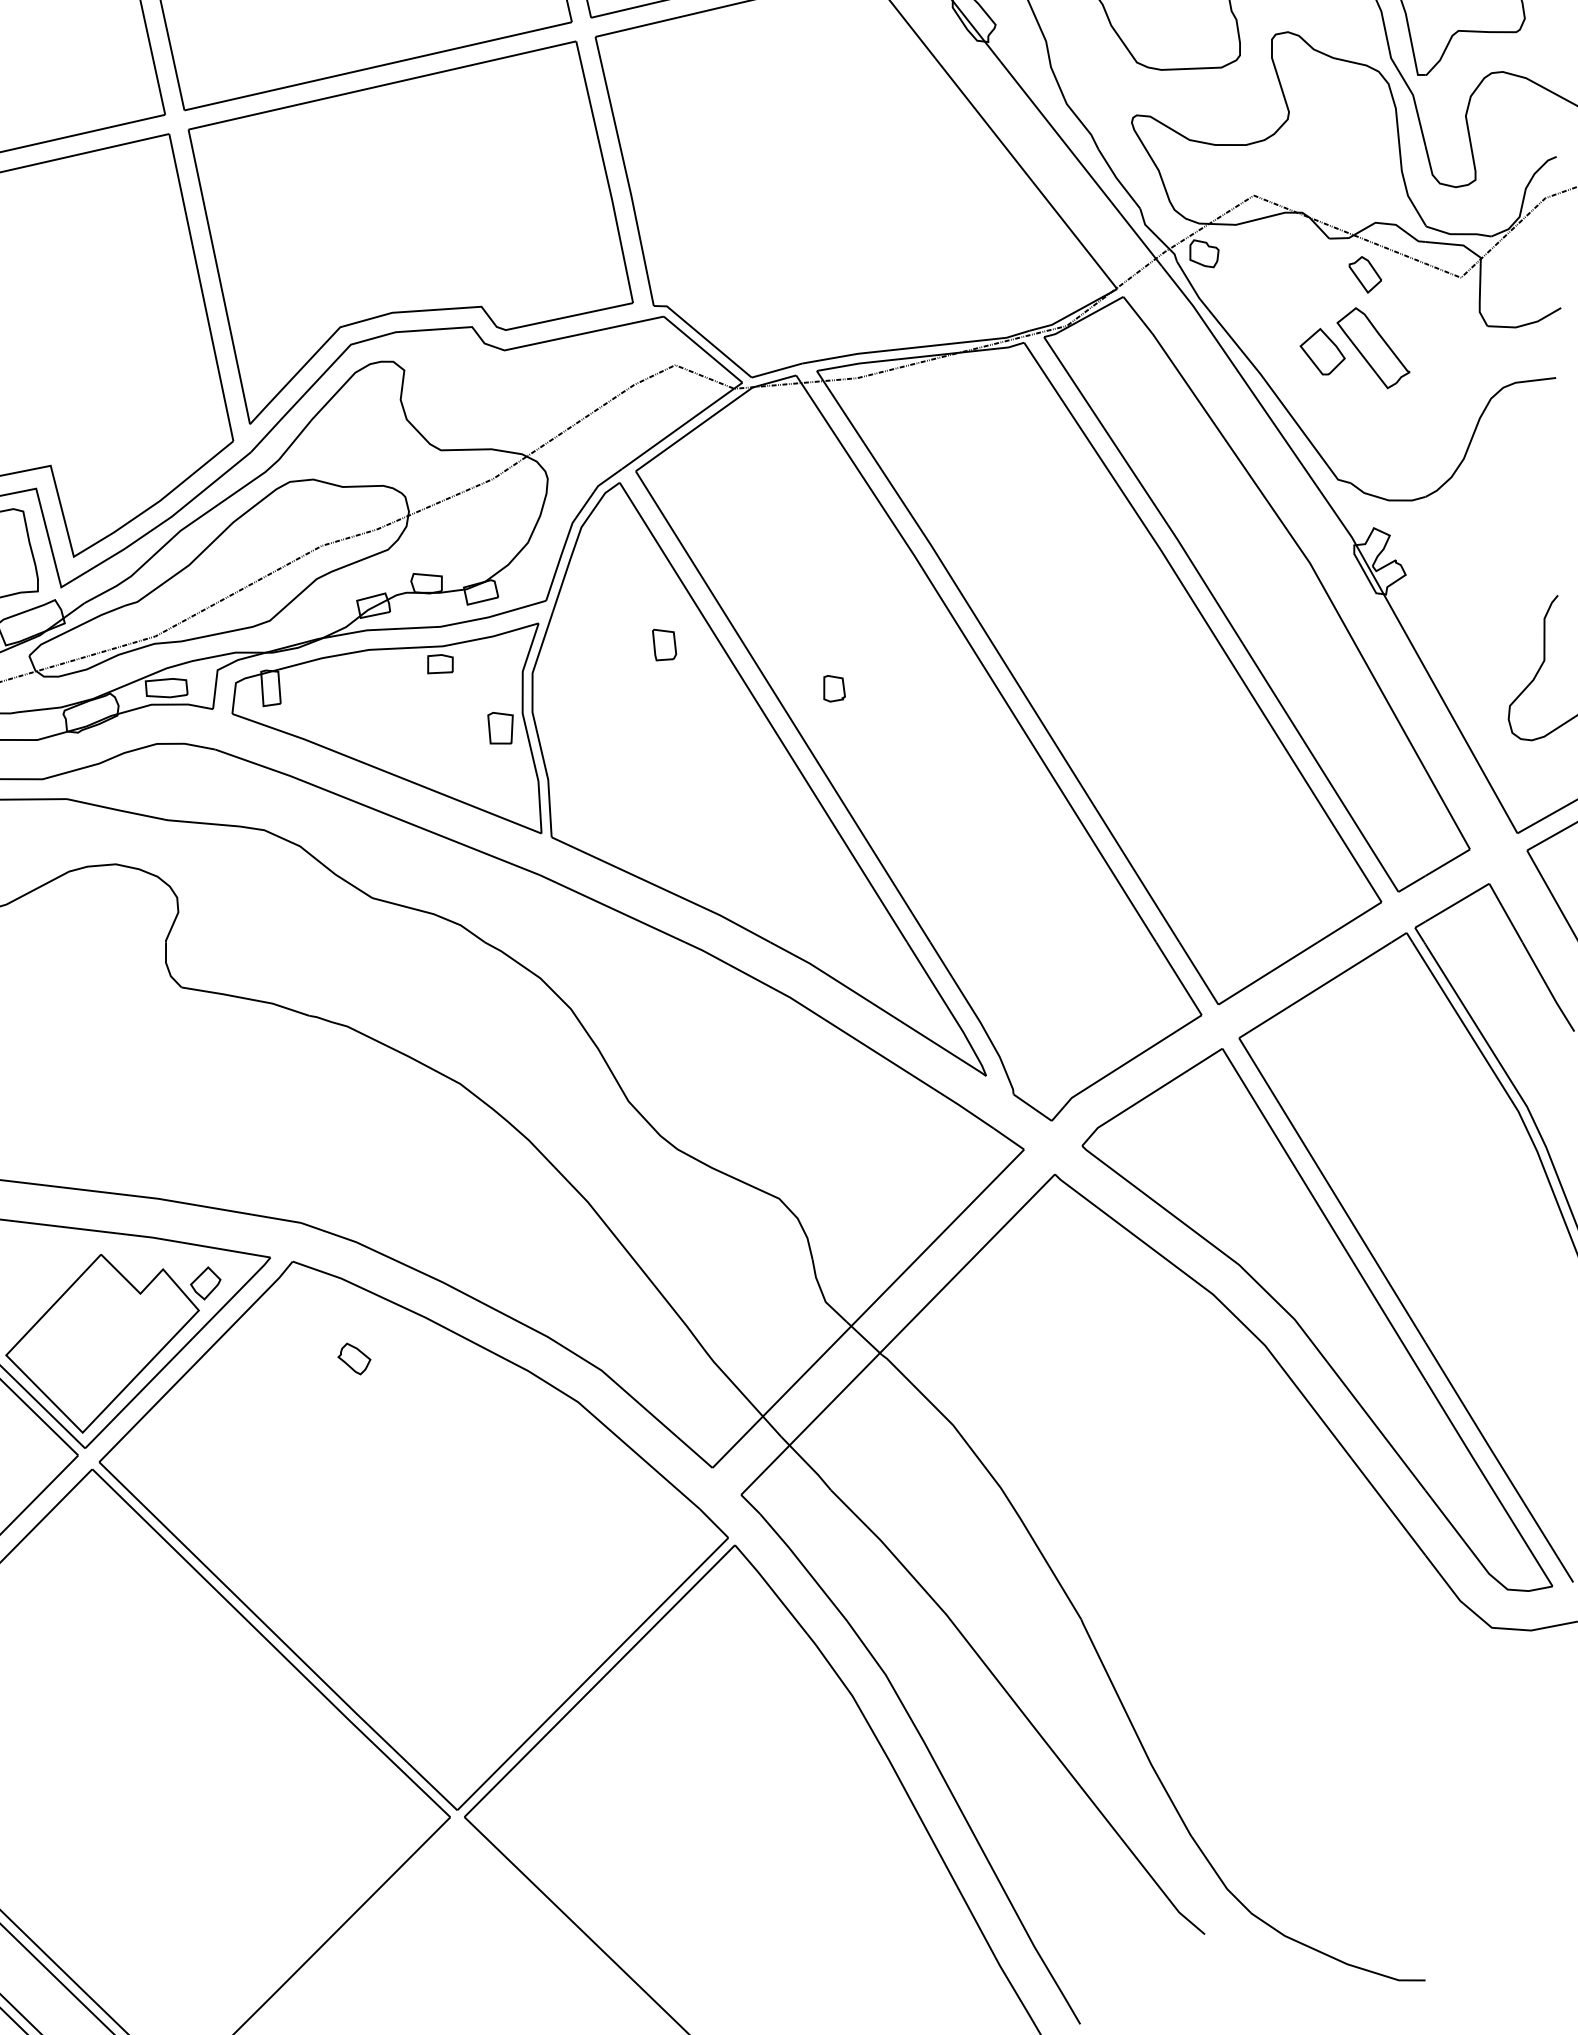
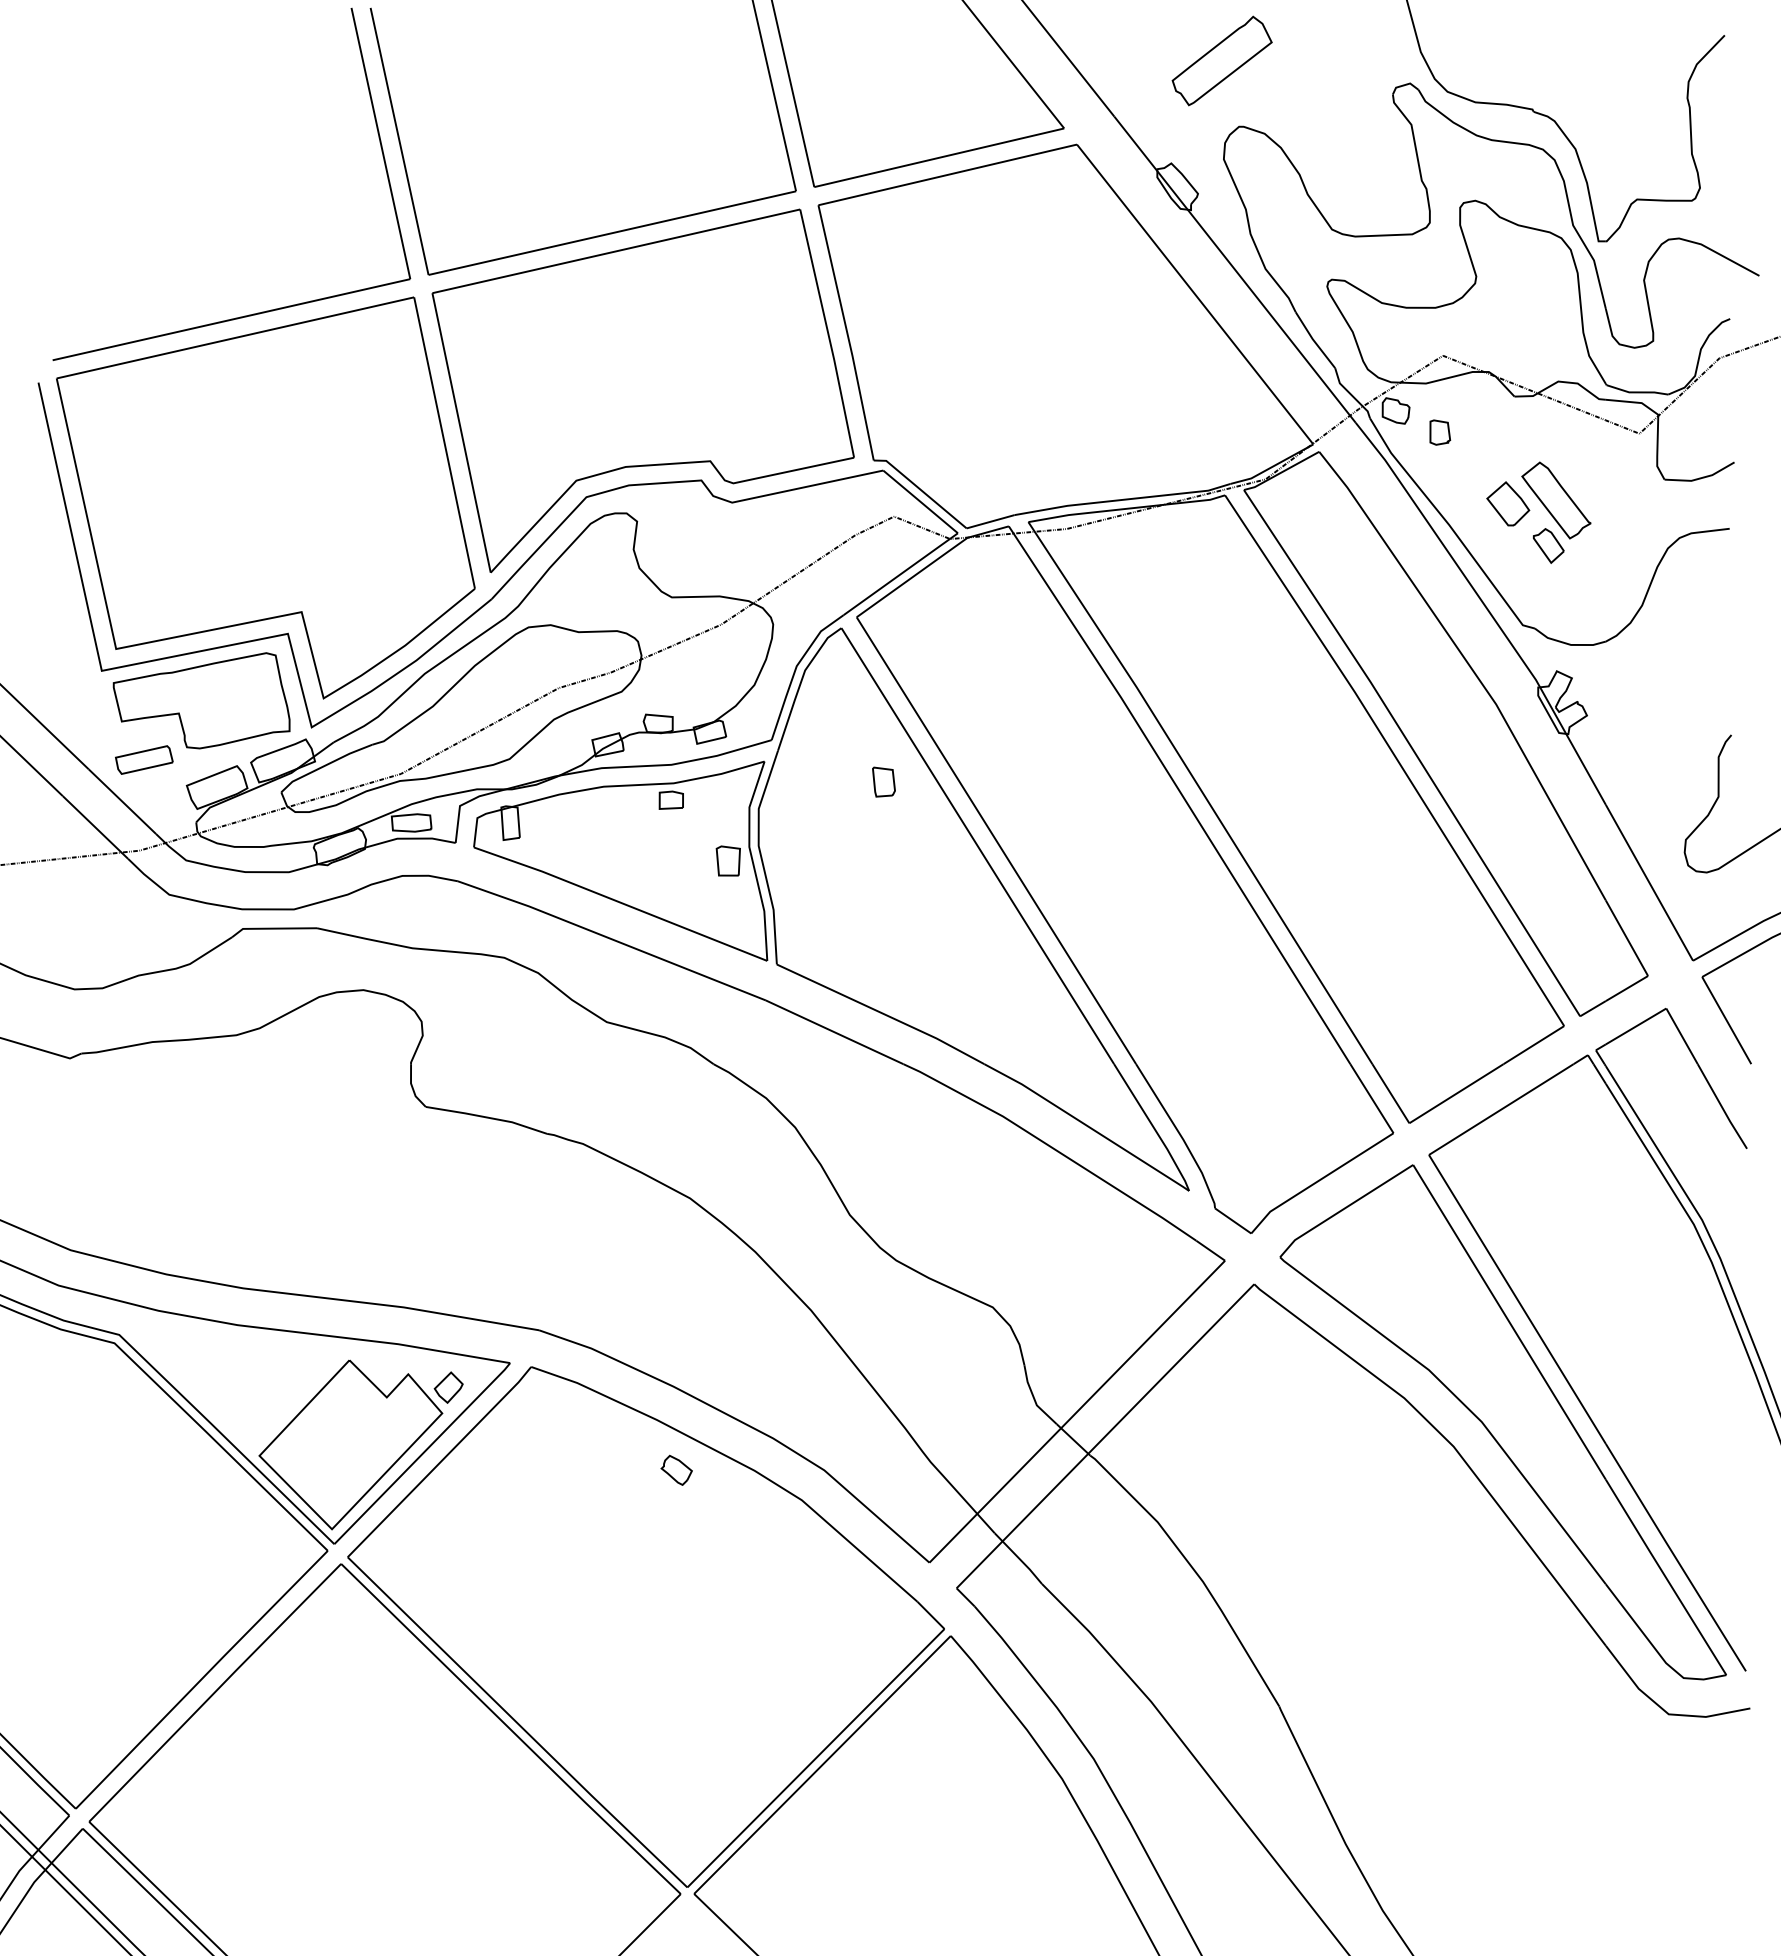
part: (1365, 274) -> (1548, 545), moved
part: (834, 688) -> (1440, 432), moved
part: (354, 1358) -> (676, 1469), moved

